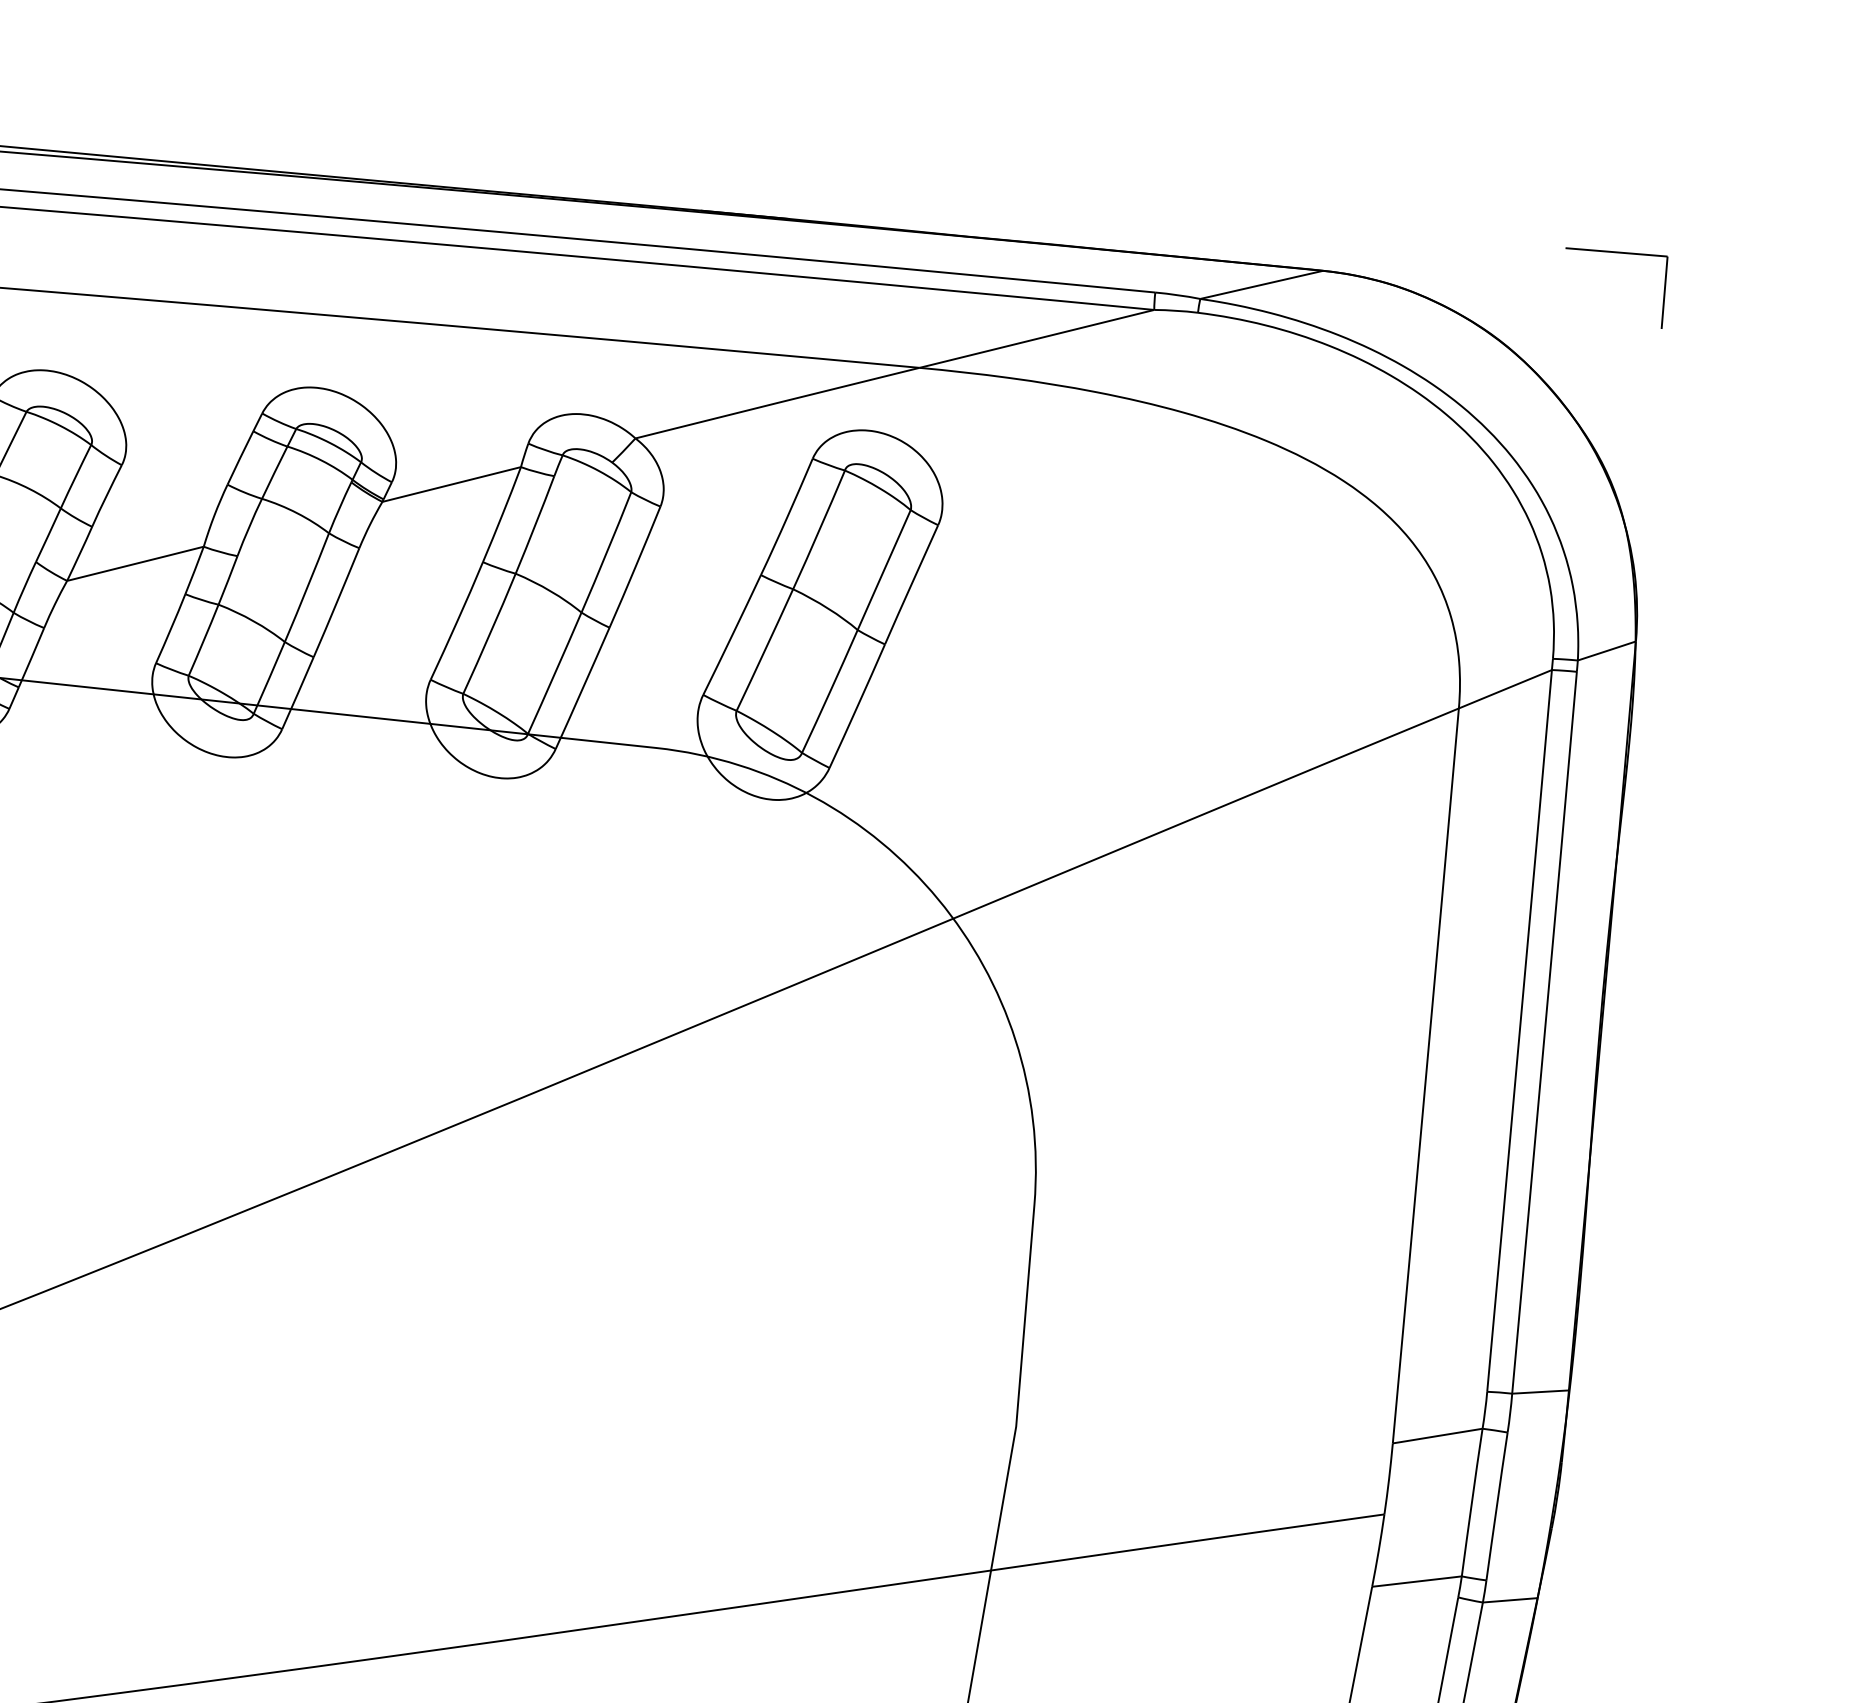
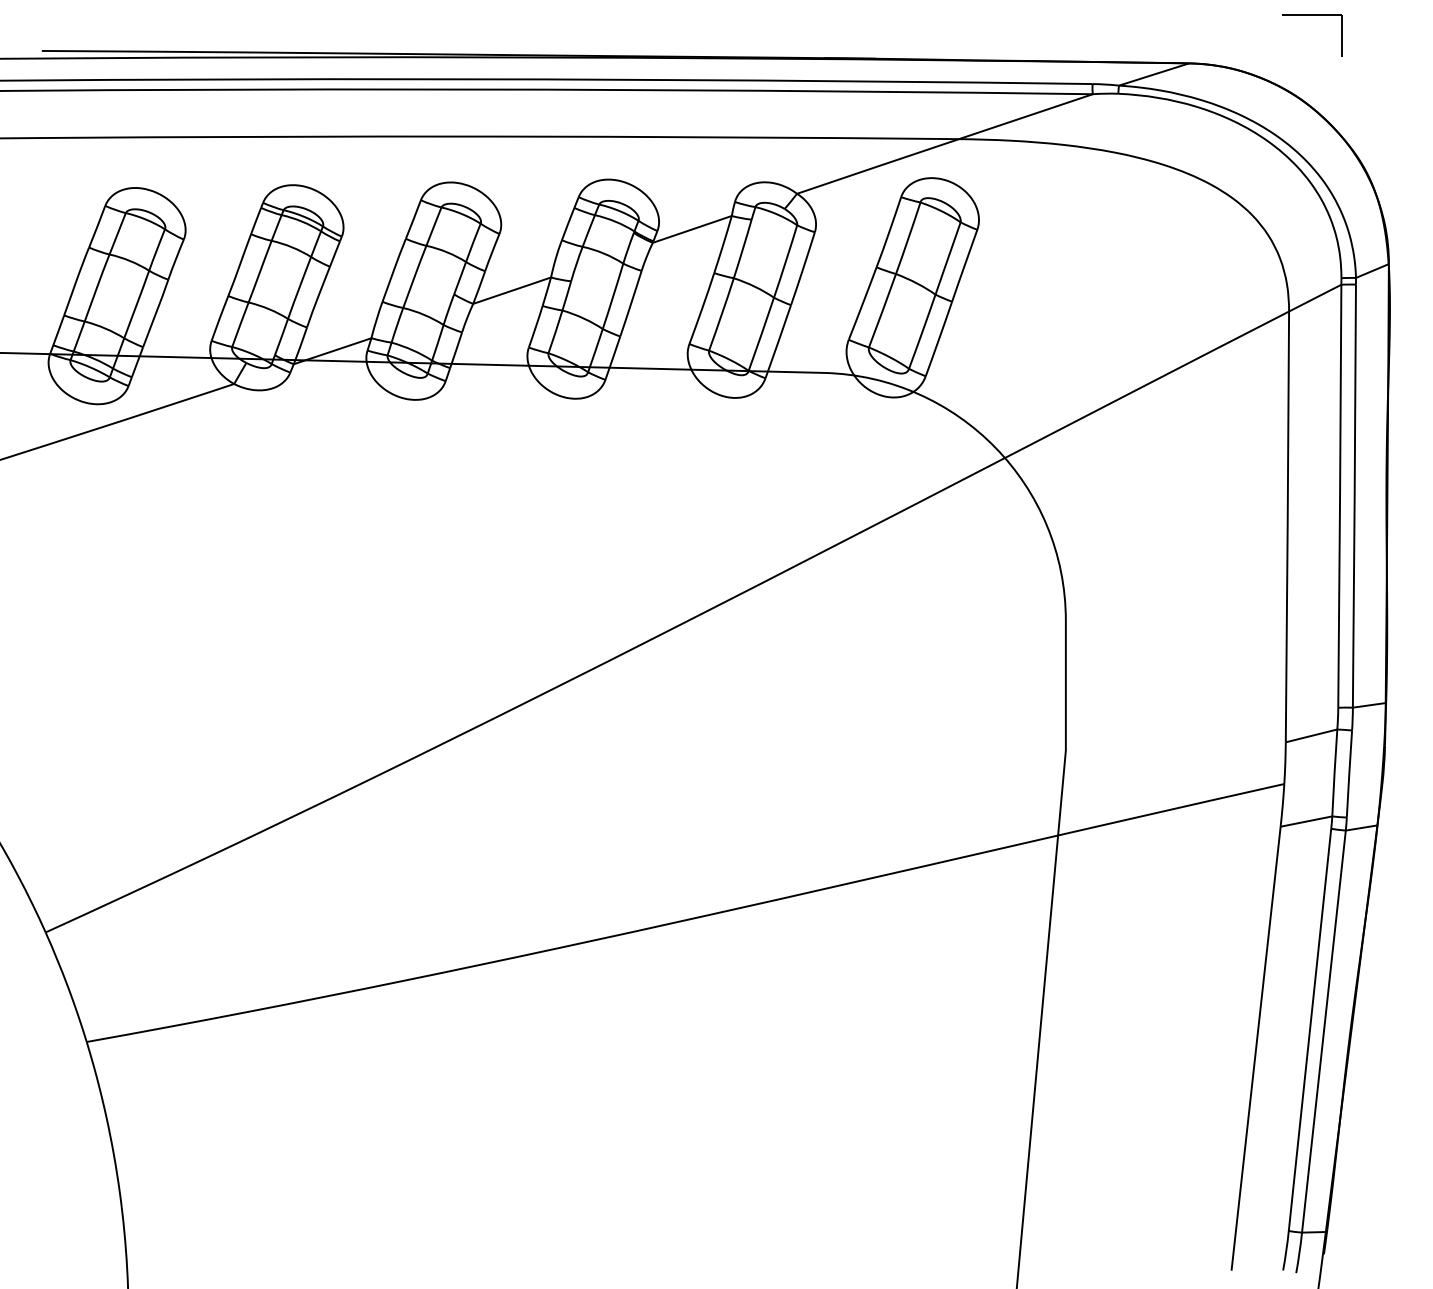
part: (1617, 253) -> (1312, 15), moved

